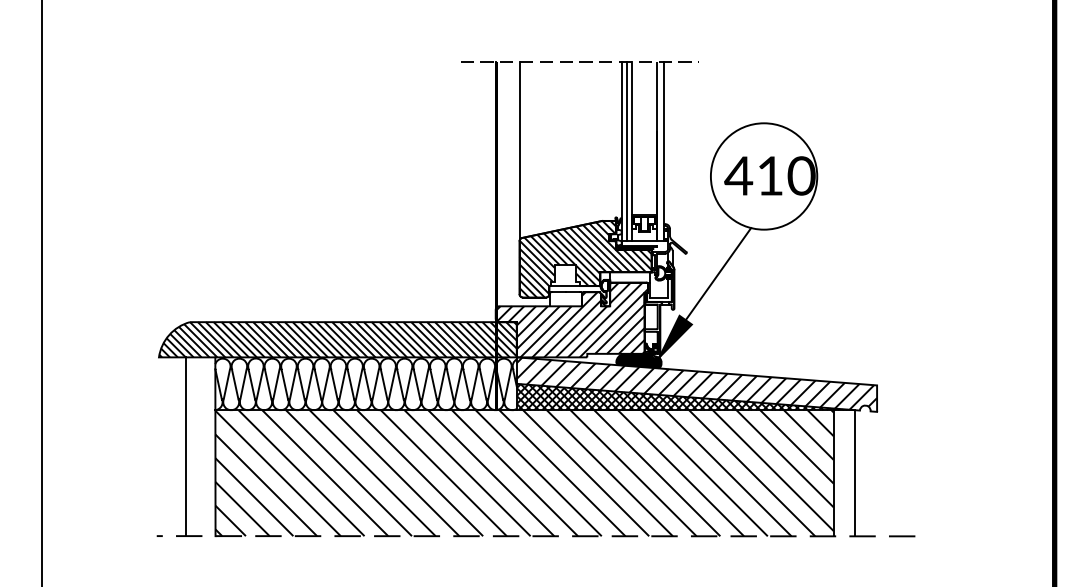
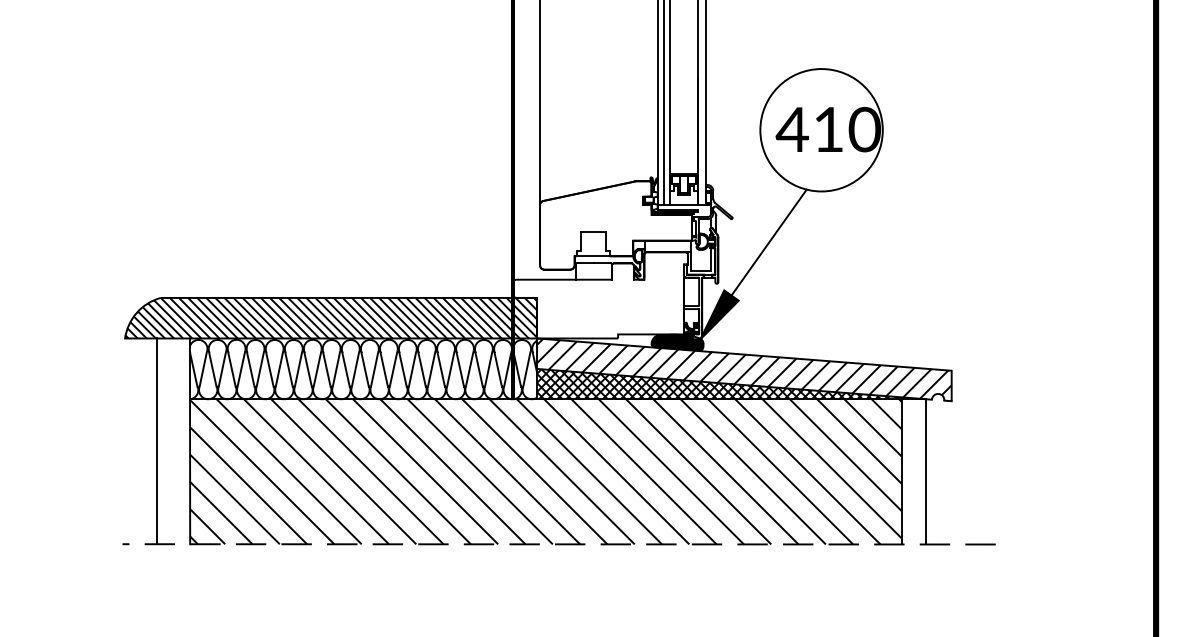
hatch: (585, 258) -> (616, 224), removed
hatch: (571, 319) -> (599, 294), removed

